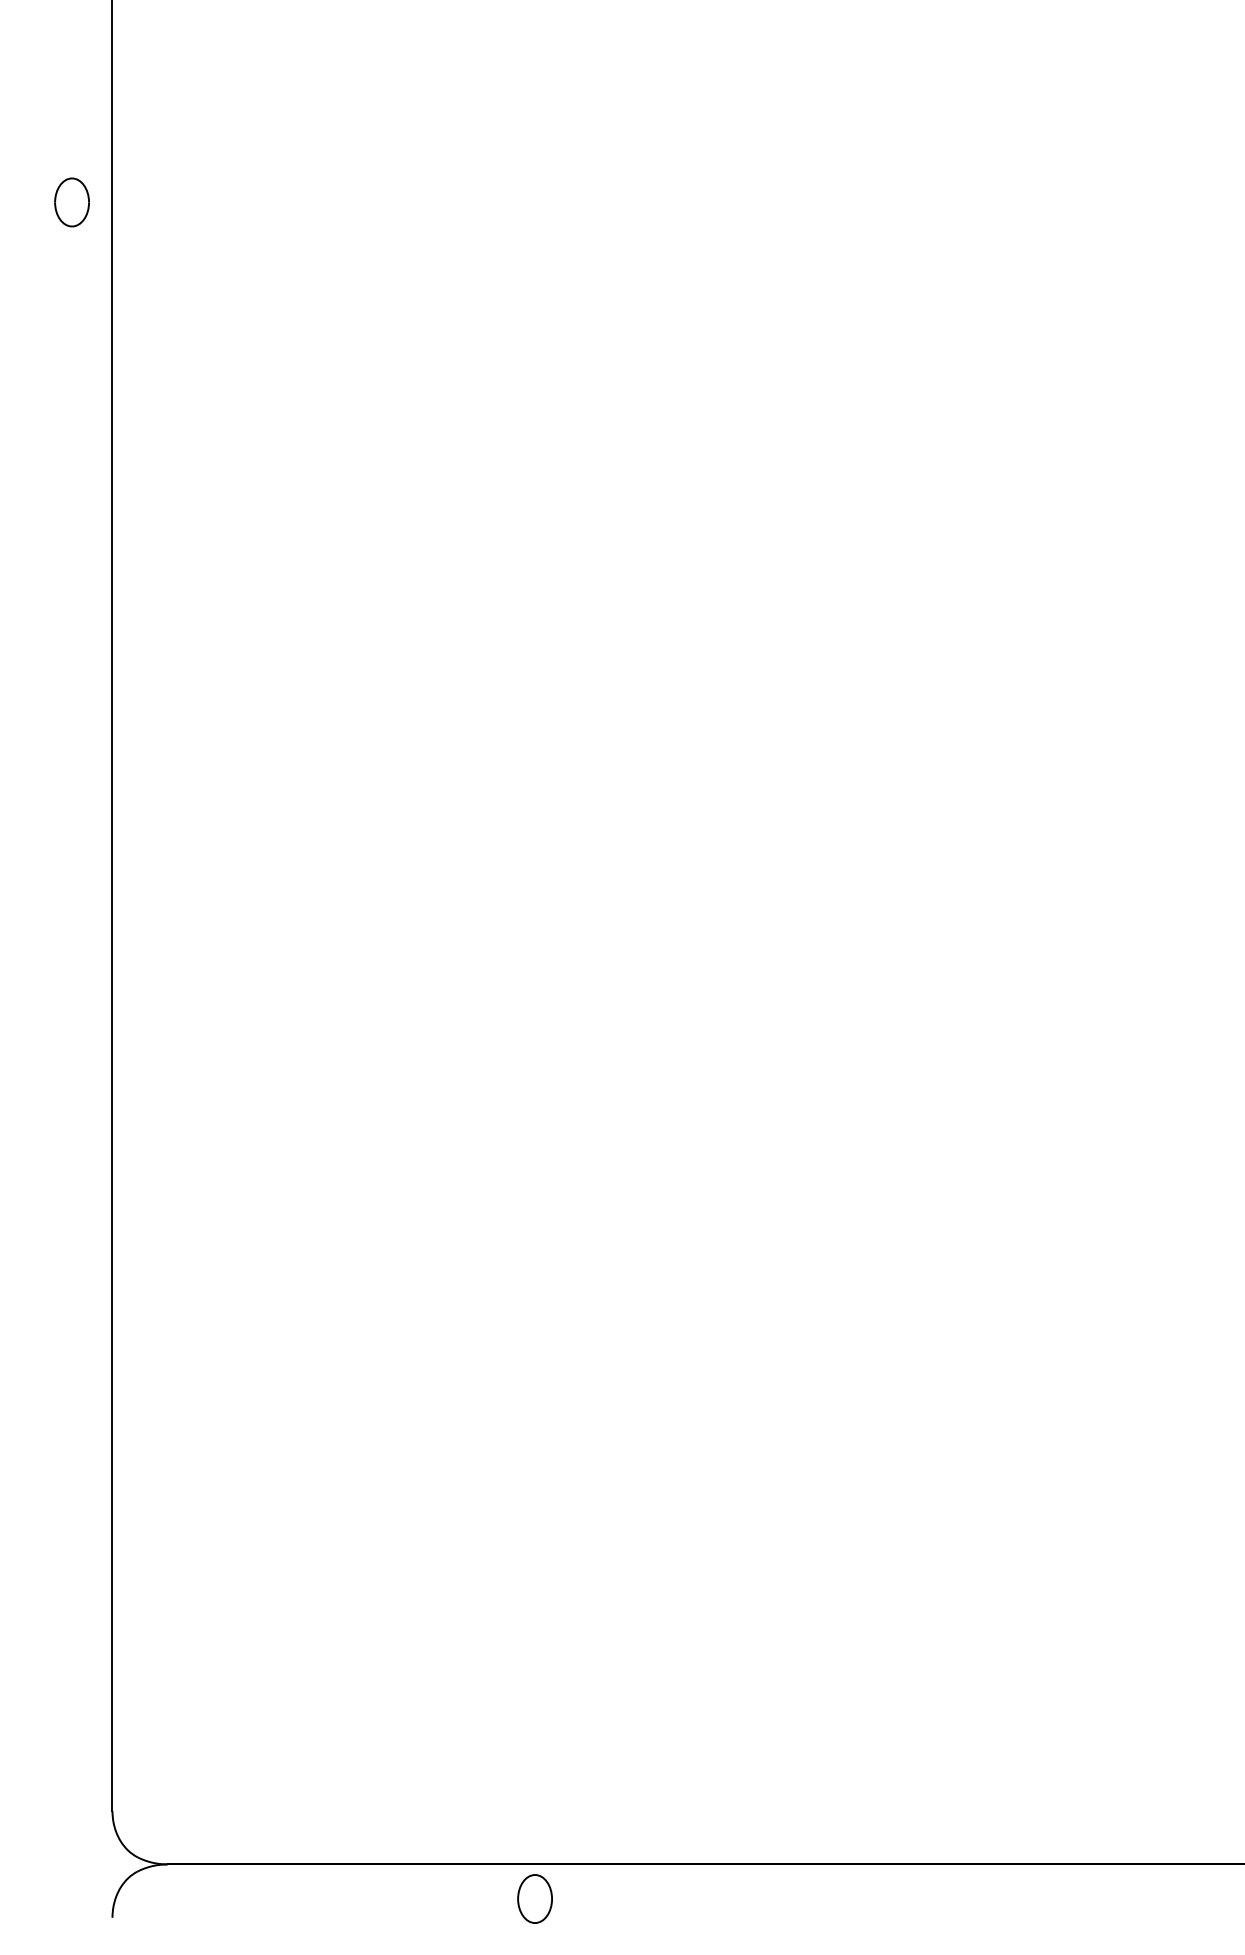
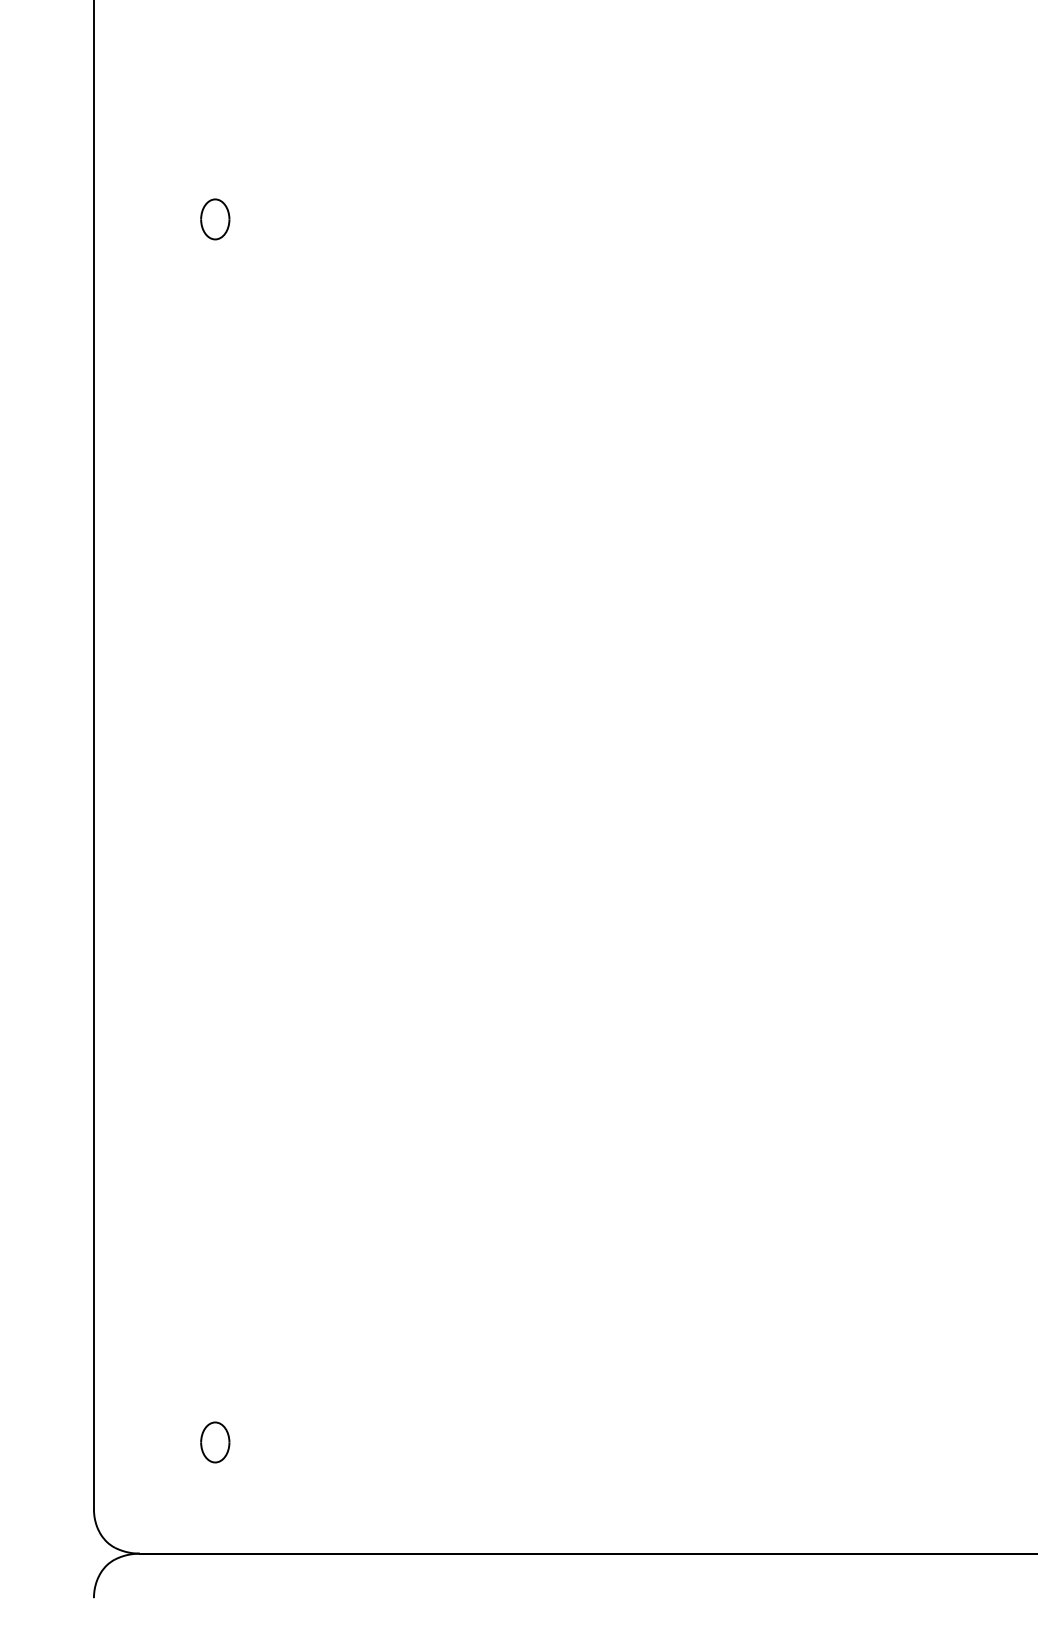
part: (71, 202) -> (214, 219), moved
part: (534, 1898) -> (214, 1442), moved

